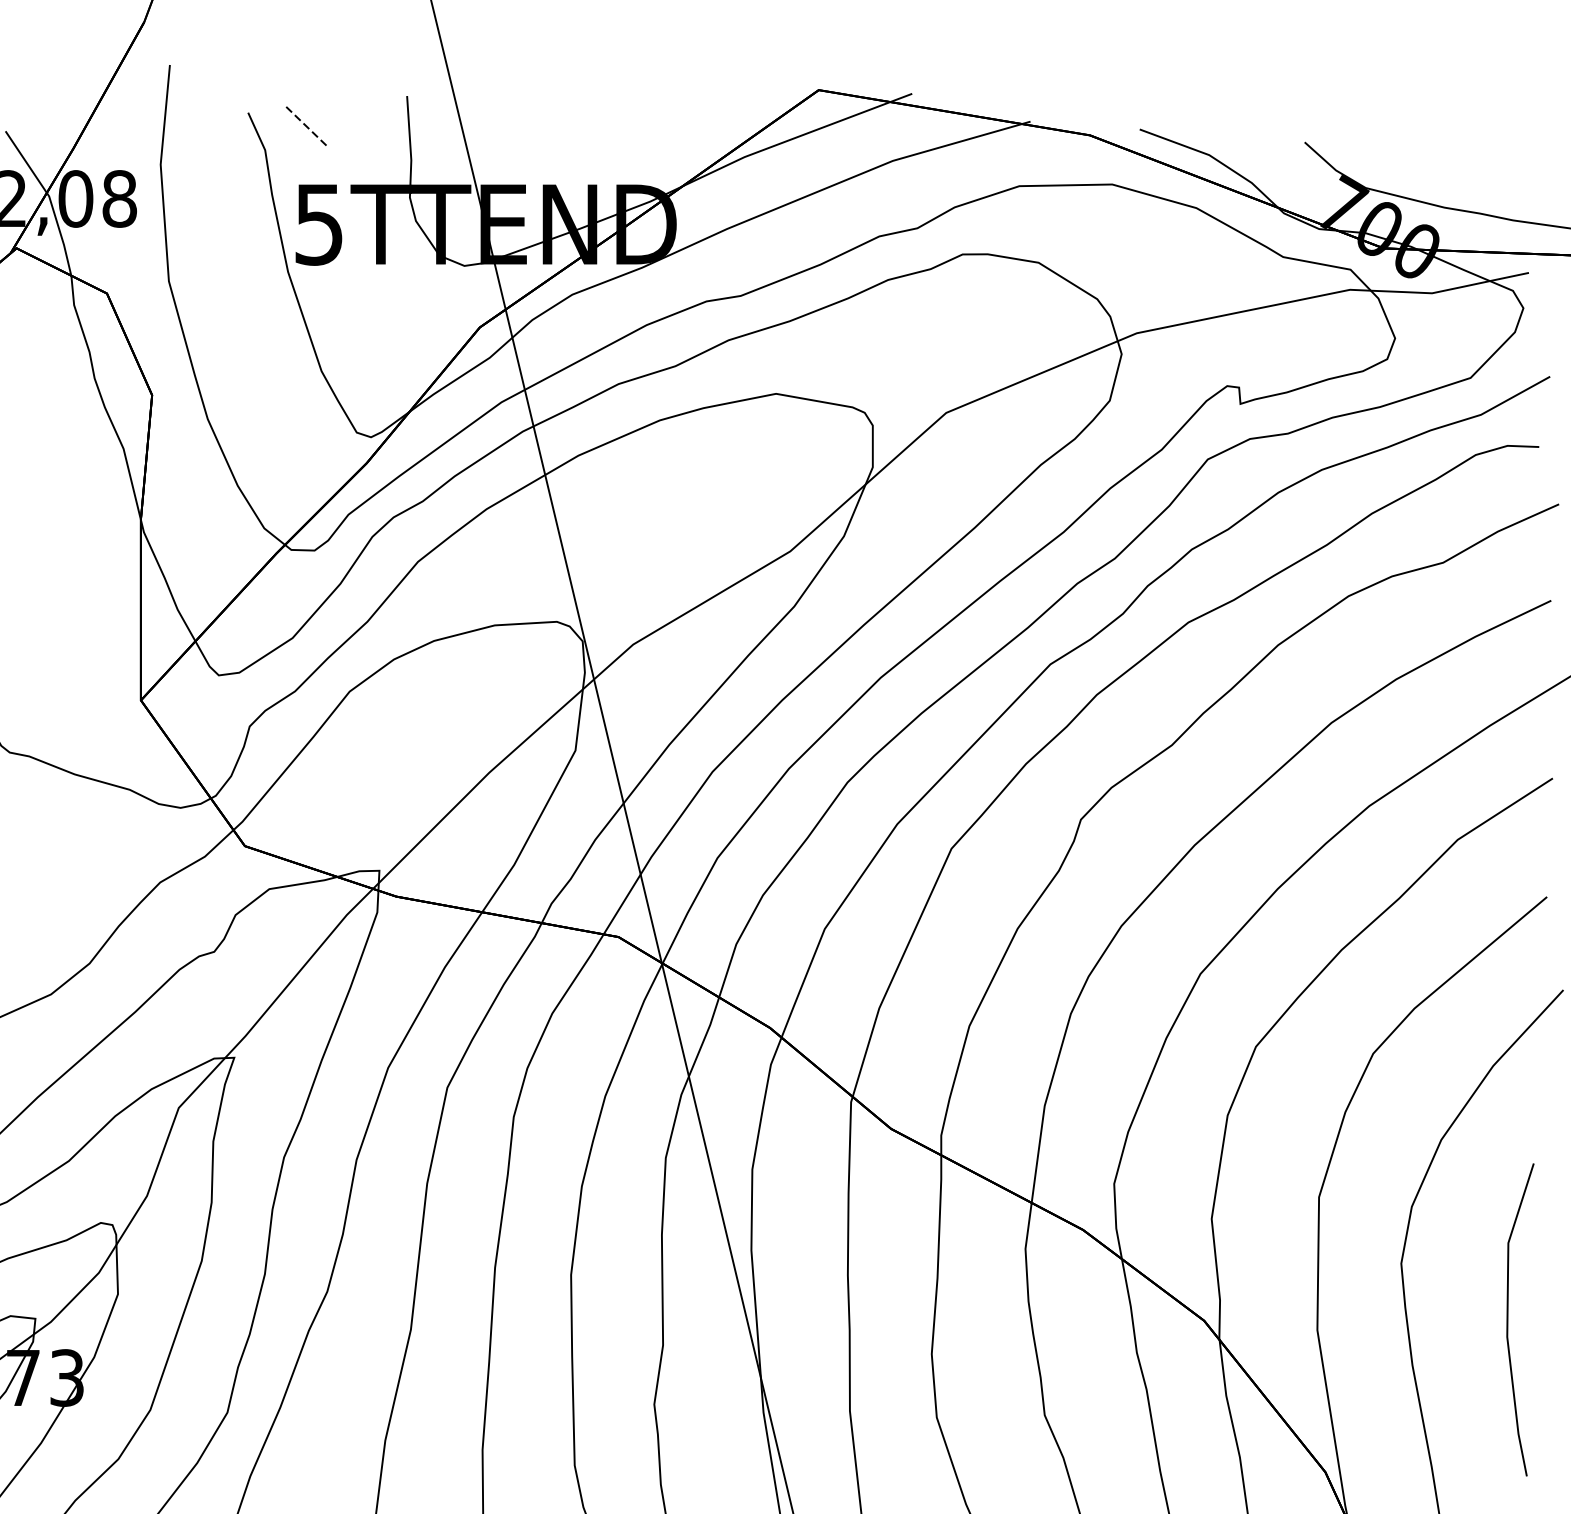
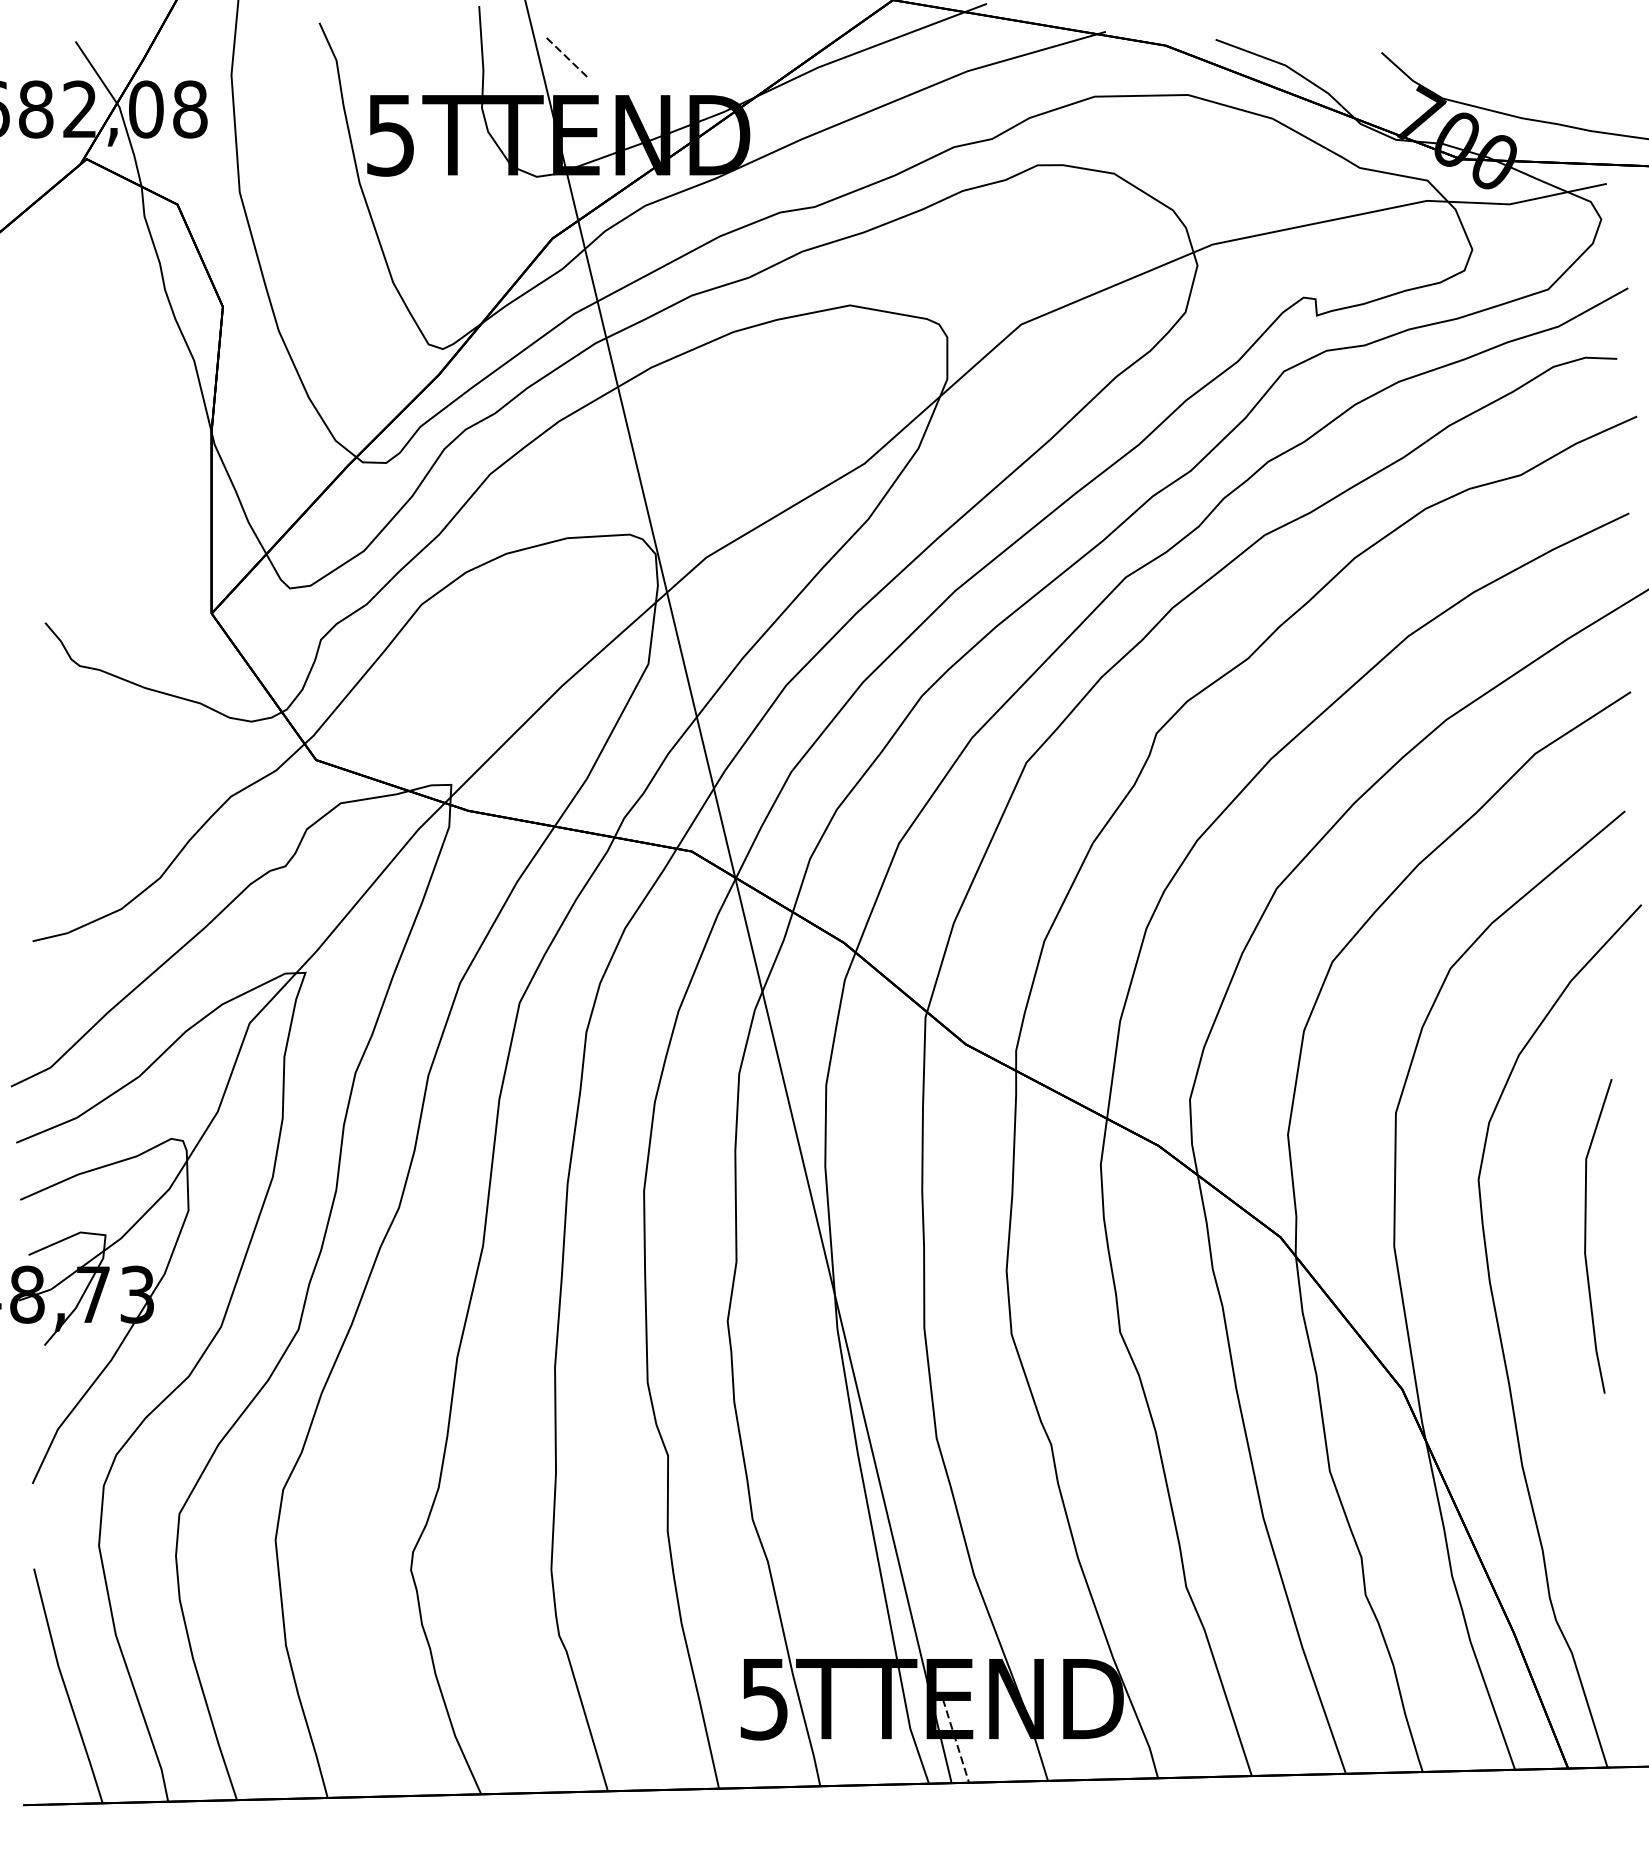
line: (305, 126) -> (566, 57), moved

